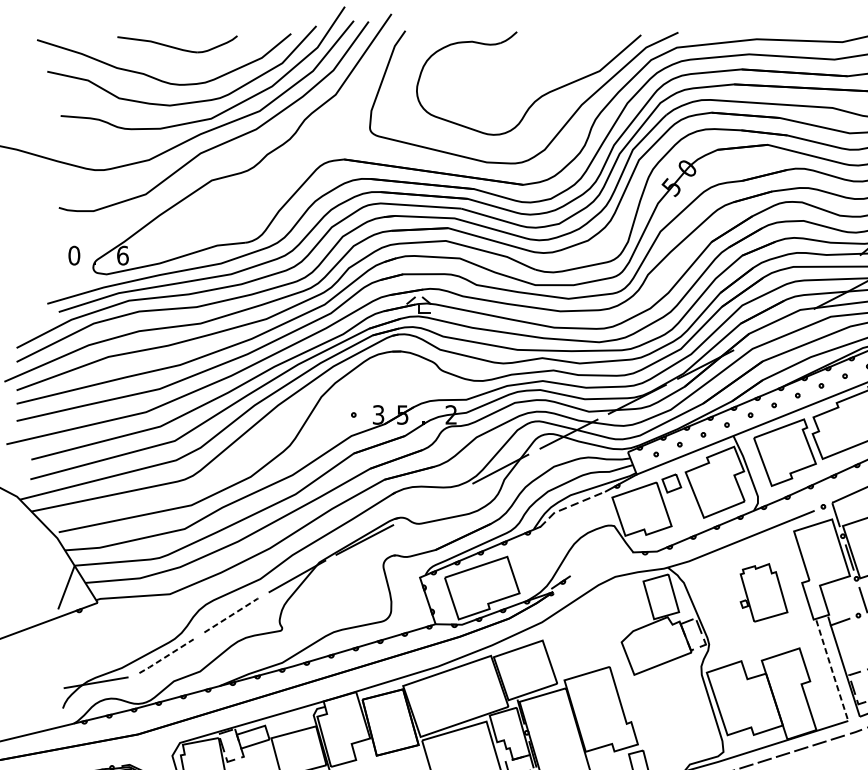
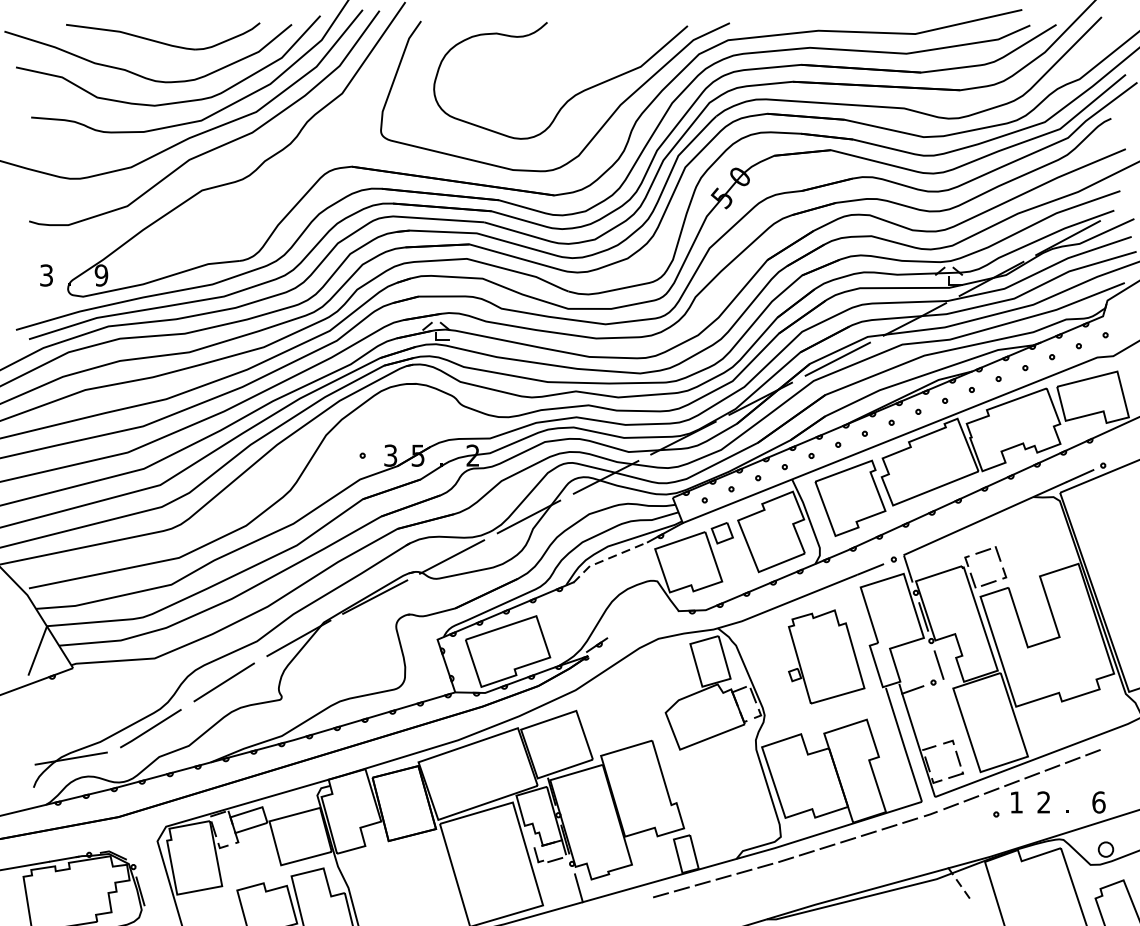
part: (177, 44) -> (163, 36), size x1.43
text: (74, 255) -> (46, 275), 0 -> 3
text: (122, 255) -> (101, 275), 6 -> 9
line: (773, 329) -> (837, 358), added
line: (433, 504) -> (452, 556), added
part: (763, 592) -> (826, 656), size x1.43
line: (232, 614) -> (225, 681), dashed -> solid
line: (166, 657) -> (150, 729), dashed -> solid
line: (831, 671) -> (903, 745), dashed -> solid

